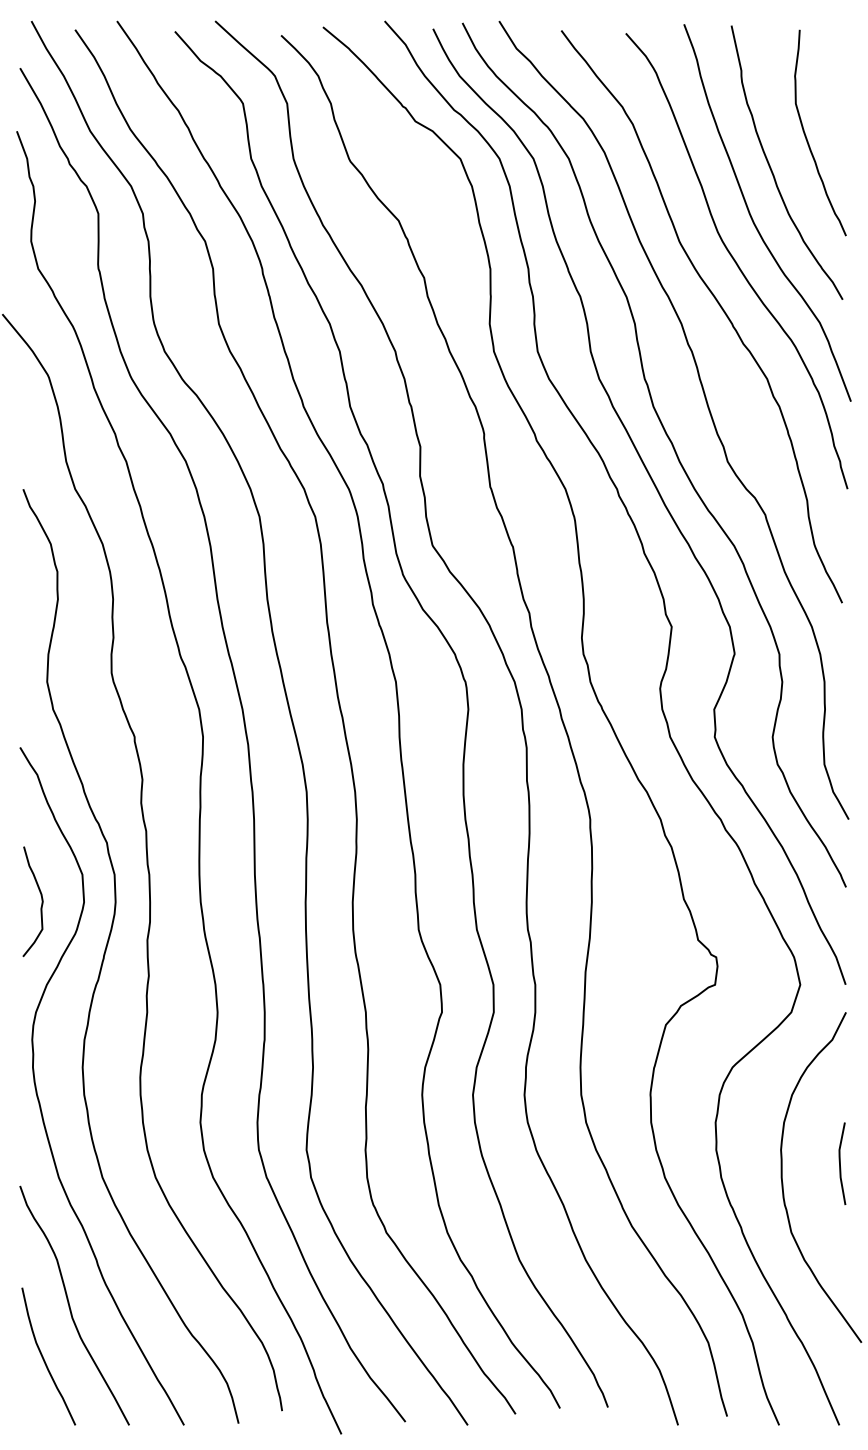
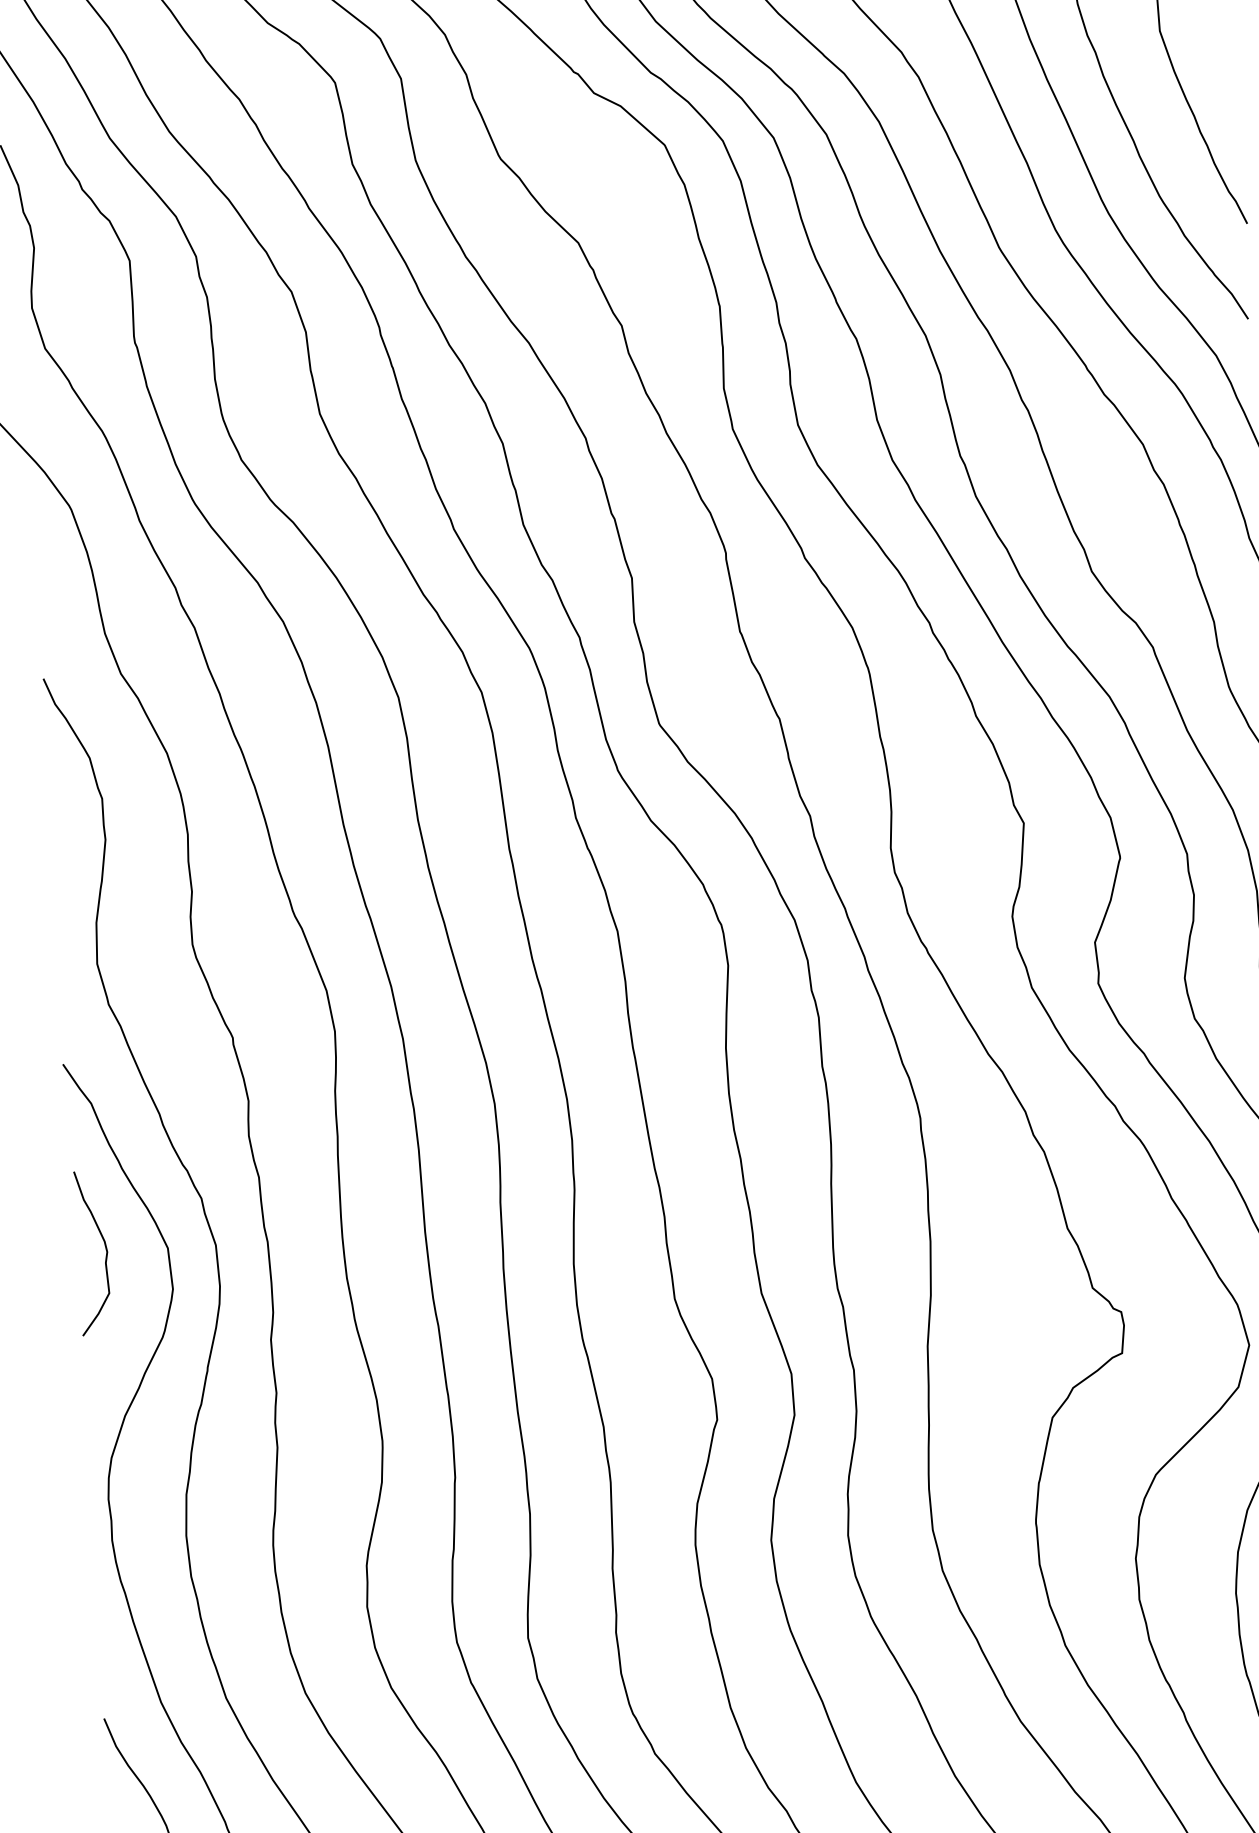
curve: (41, 901) -> (105, 1251), moved

